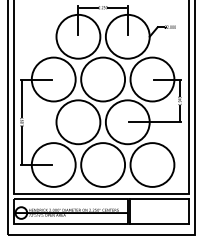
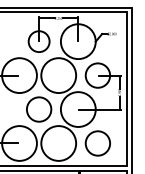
circle: (78, 36) -> (39, 41), size x0.6
circle: (152, 79) -> (97, 75), size x0.7
circle: (78, 122) -> (39, 109), size x0.7
circle: (152, 164) -> (97, 143), size x0.7

